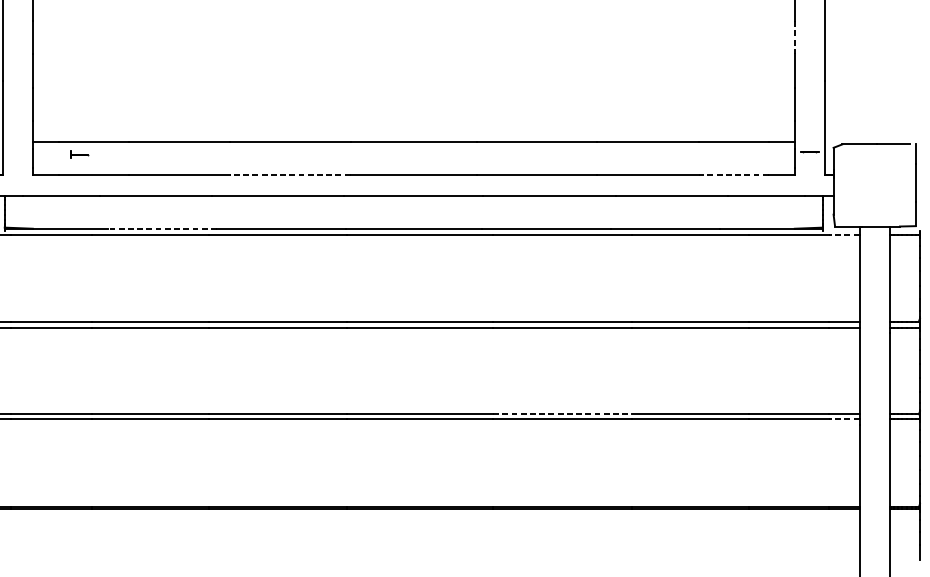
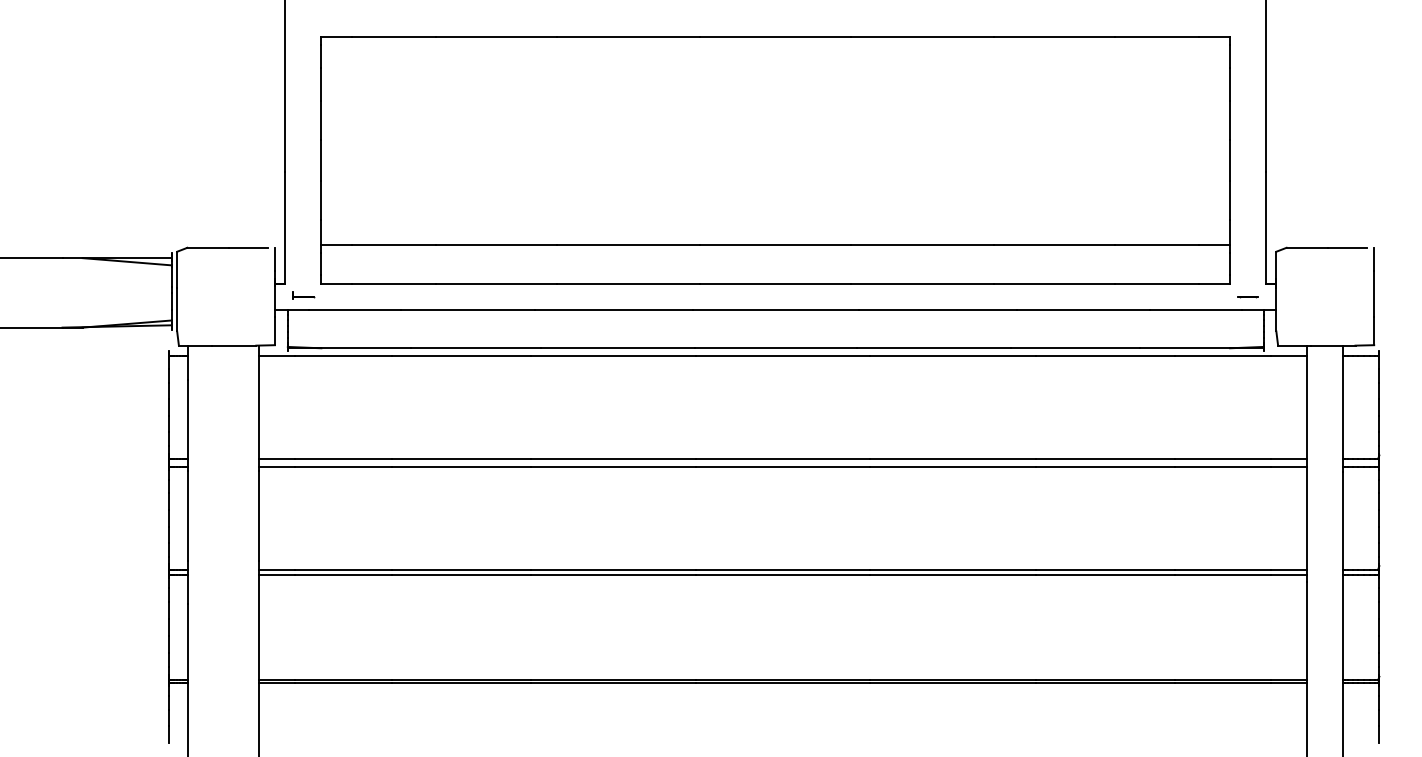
line: (795, 37) -> (1230, 120), dashed -> solid
line: (809, 152) -> (1247, 297), moved
part: (79, 154) -> (303, 295), moved
line: (290, 174) -> (628, 283), dashed -> solid
line: (733, 174) -> (1157, 283), dashed -> solid
line: (162, 228) -> (475, 348), dashed -> solid
line: (844, 234) -> (1289, 355), dashed -> solid
line: (562, 414) -> (952, 569), dashed -> solid
line: (844, 418) -> (1289, 574), dashed -> solid

